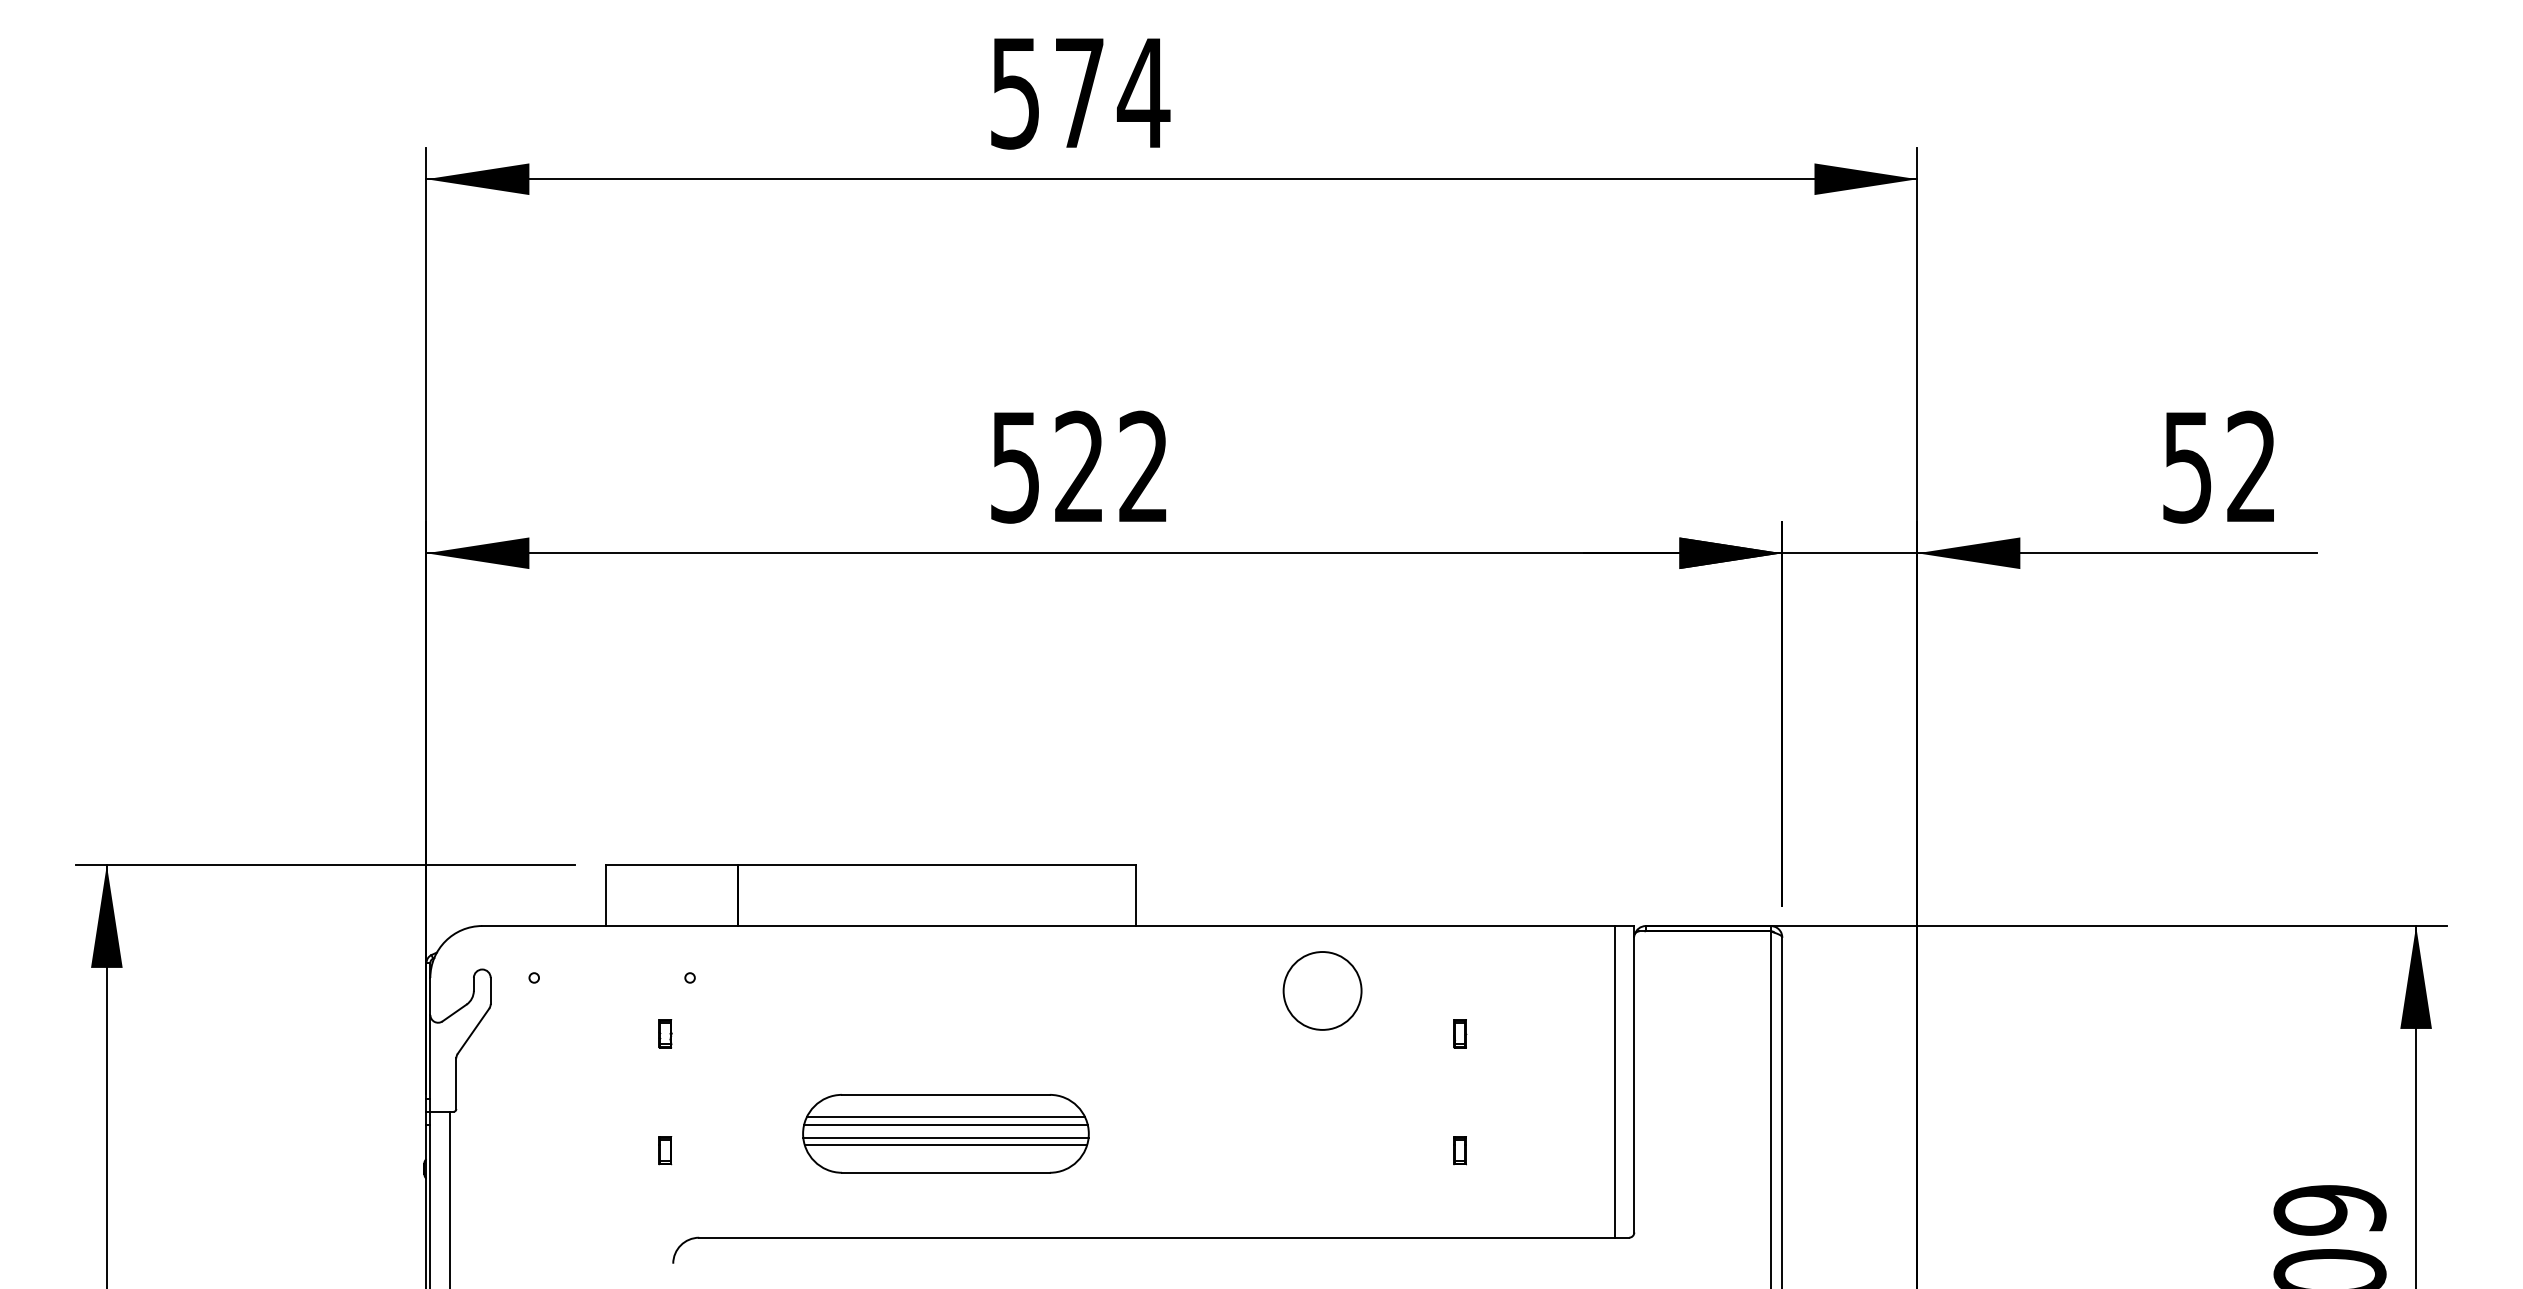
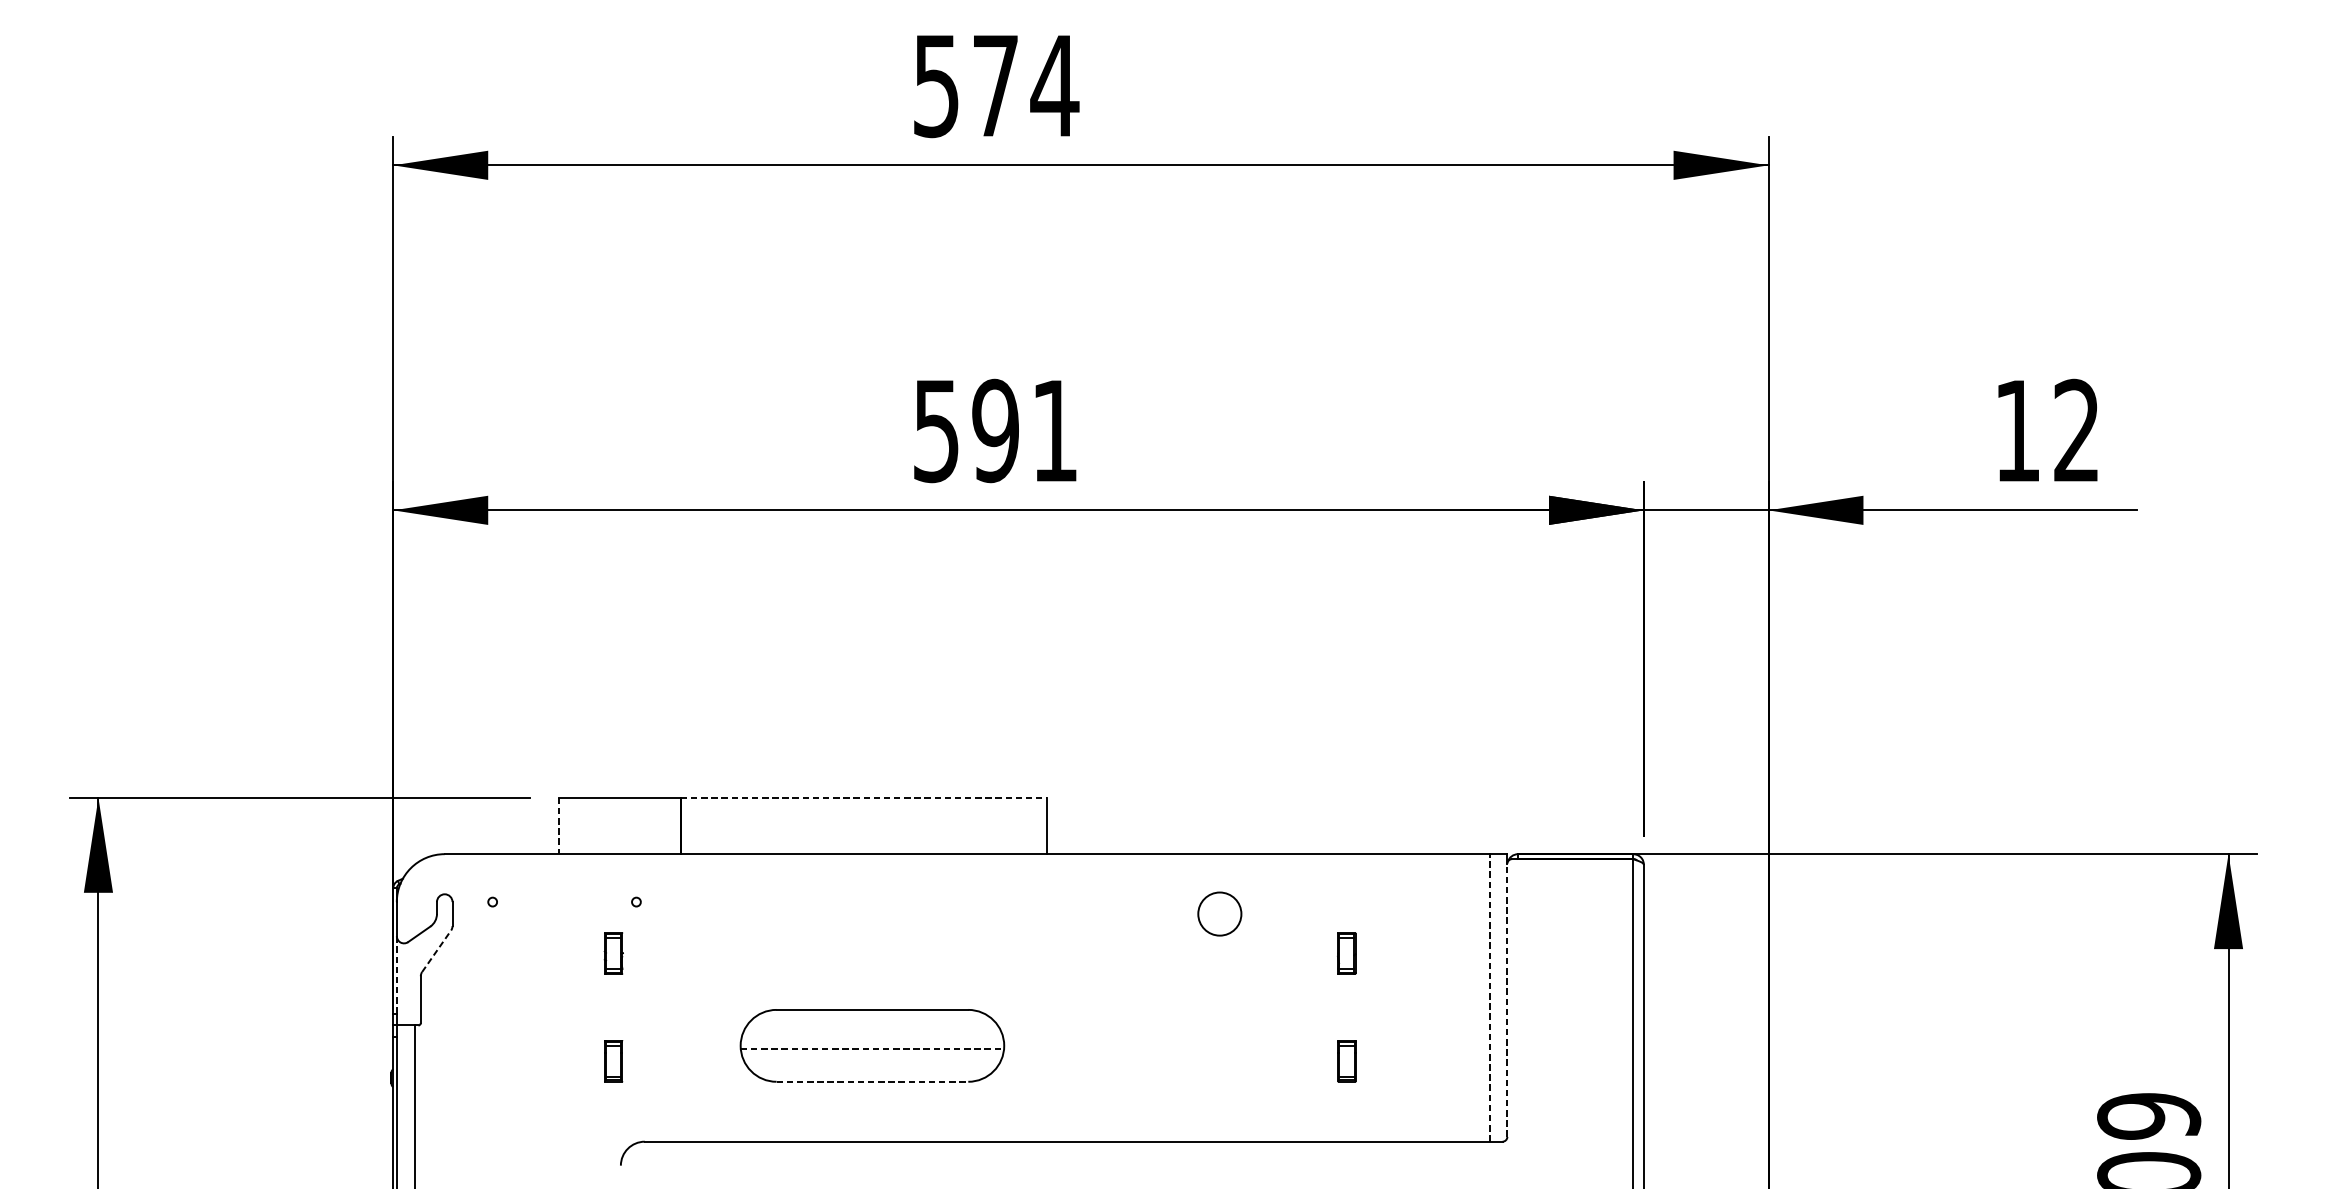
text: (1110, 466) -> (1024, 430), 522 -> 591
text: (2187, 467) -> (2017, 431), 52 -> 12
line: (936, 864) -> (863, 797), solid -> dashed
line: (605, 895) -> (558, 826), solid -> dashed
circle: (1322, 990) -> (1219, 913), size x0.6
line: (473, 1031) -> (436, 951), solid -> dashed
part: (665, 1033) -> (613, 953), size x1.6
part: (1460, 1033) -> (1347, 953), size x1.6
line: (430, 1056) -> (396, 974), solid -> dashed
line: (1615, 1081) -> (1490, 997), solid -> dashed
line: (1634, 1084) -> (1507, 1000), solid -> dashed
line: (945, 1116) -> (872, 1029), removed
line: (945, 1124) -> (872, 1037), removed
line: (945, 1137) -> (872, 1049), solid -> dashed
line: (945, 1144) -> (872, 1055), removed
part: (665, 1150) -> (613, 1061), size x1.6
part: (1459, 1150) -> (1346, 1061), size x1.6
line: (945, 1172) -> (872, 1081), solid -> dashed

